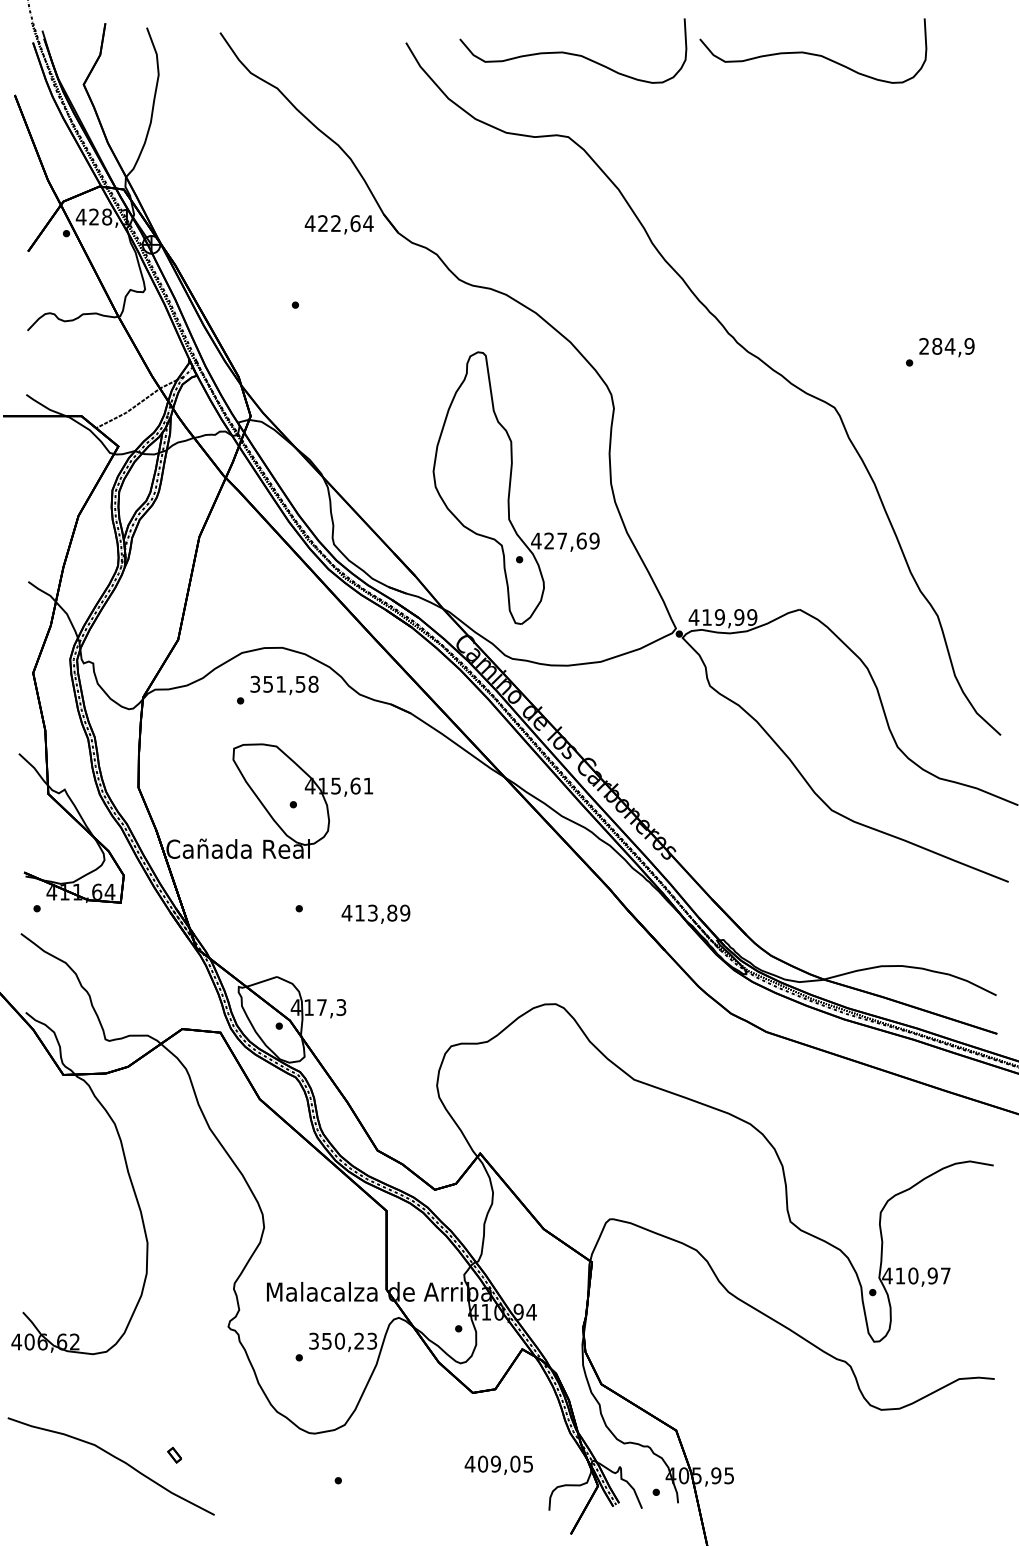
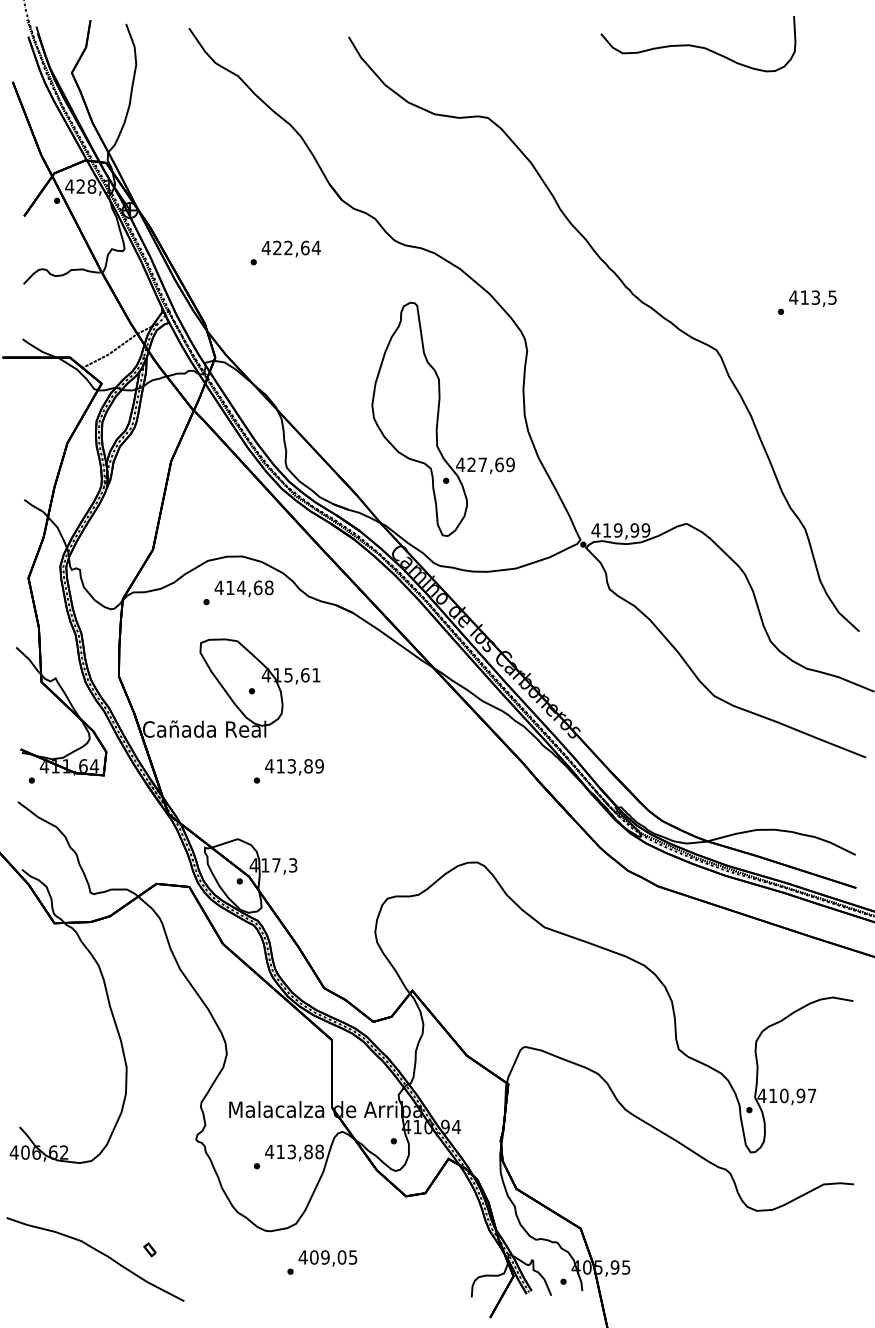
curve: (573, 53) -> (492, 46), removed
text: (338, 224) -> (290, 248), moved
text: (946, 345) -> (812, 296), 284,9 -> 413,5
text: (277, 683) -> (238, 587), 351,58 -> 414,68
text: (375, 913) -> (294, 766), moved
text: (342, 1340) -> (294, 1151), 350,23 -> 413,88
text: (498, 1464) -> (327, 1257), moved

